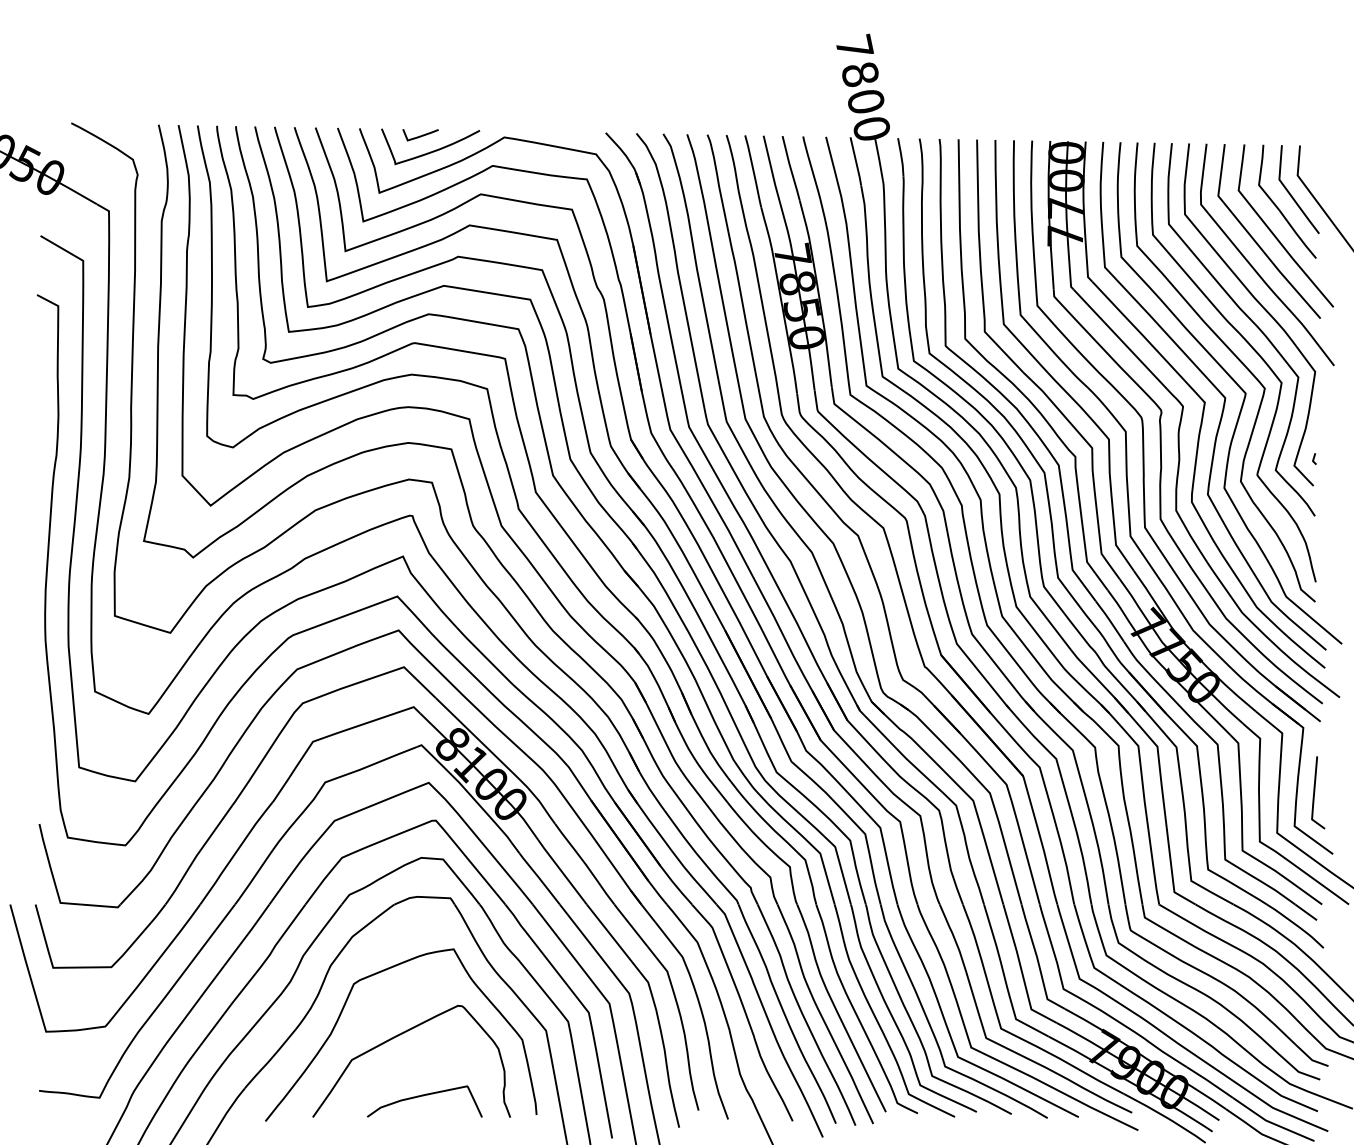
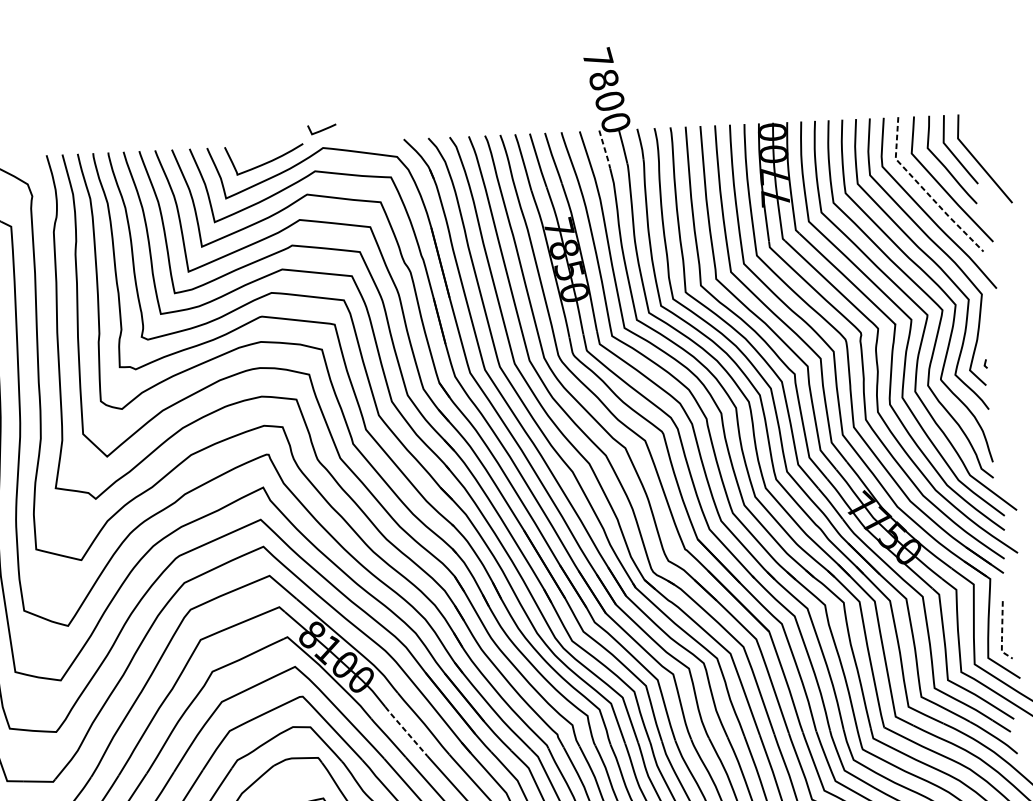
curve: (420, 135) -> (322, 129), moved
line: (856, 162) -> (605, 150), solid -> dashed
line: (1252, 237) -> (925, 190), solid -> dashed
line: (1313, 797) -> (1001, 634), solid -> dashed
line: (562, 872) -> (406, 731), solid -> dashed

